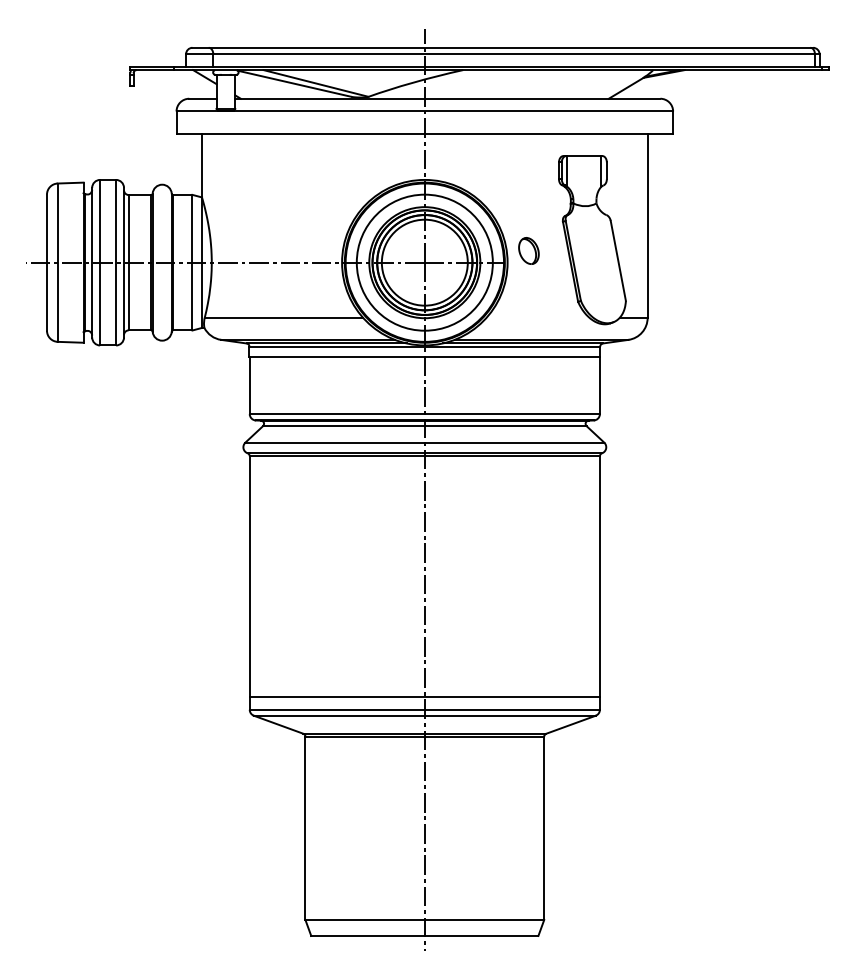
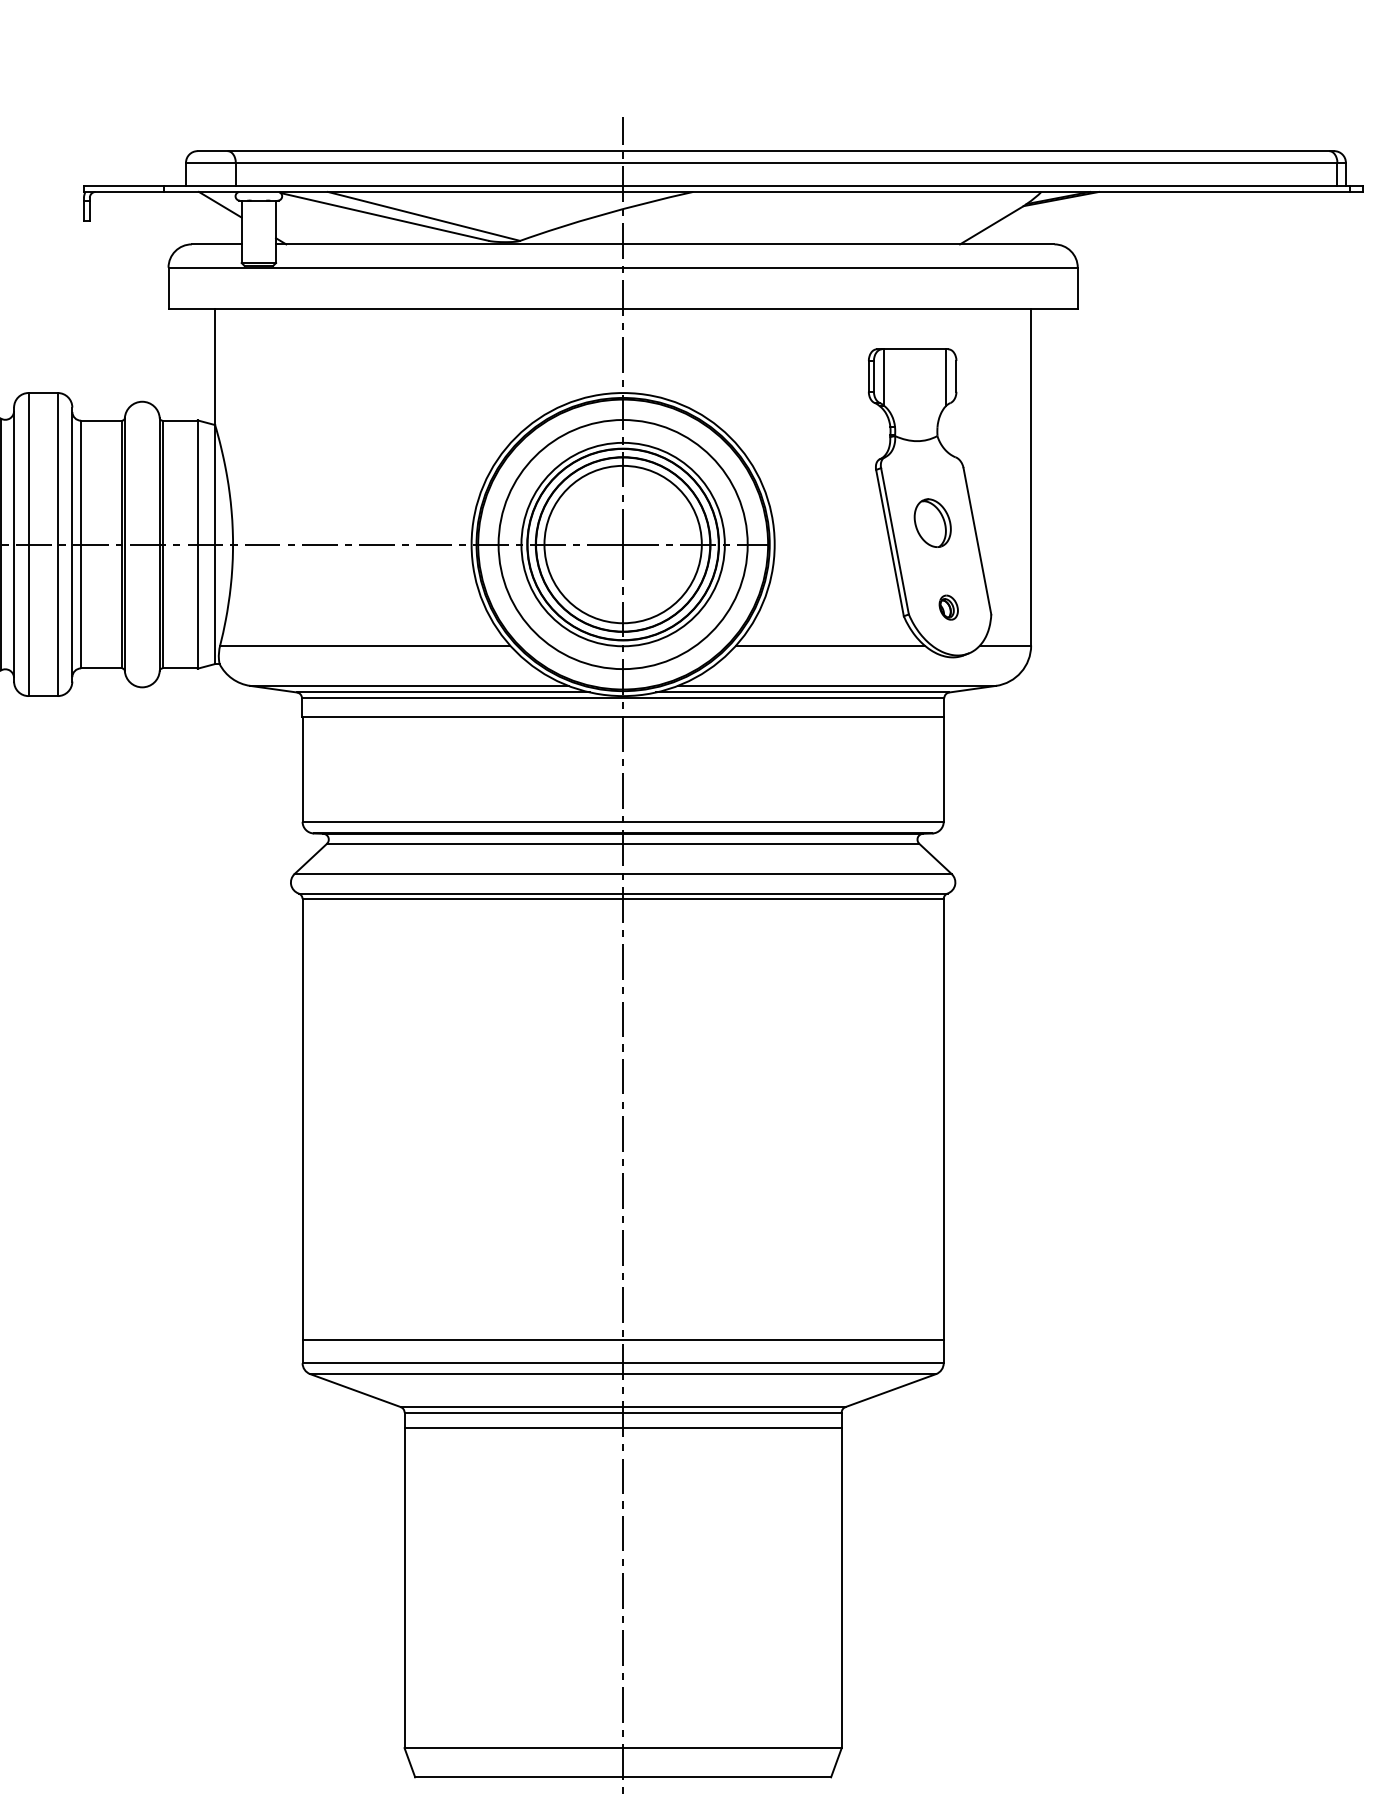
part: (528, 250) -> (931, 522), moved
part: (602, 296) -> (948, 606), added
line: (537, 317) -> (829, 644), added
line: (424, 744) -> (622, 1426), added

